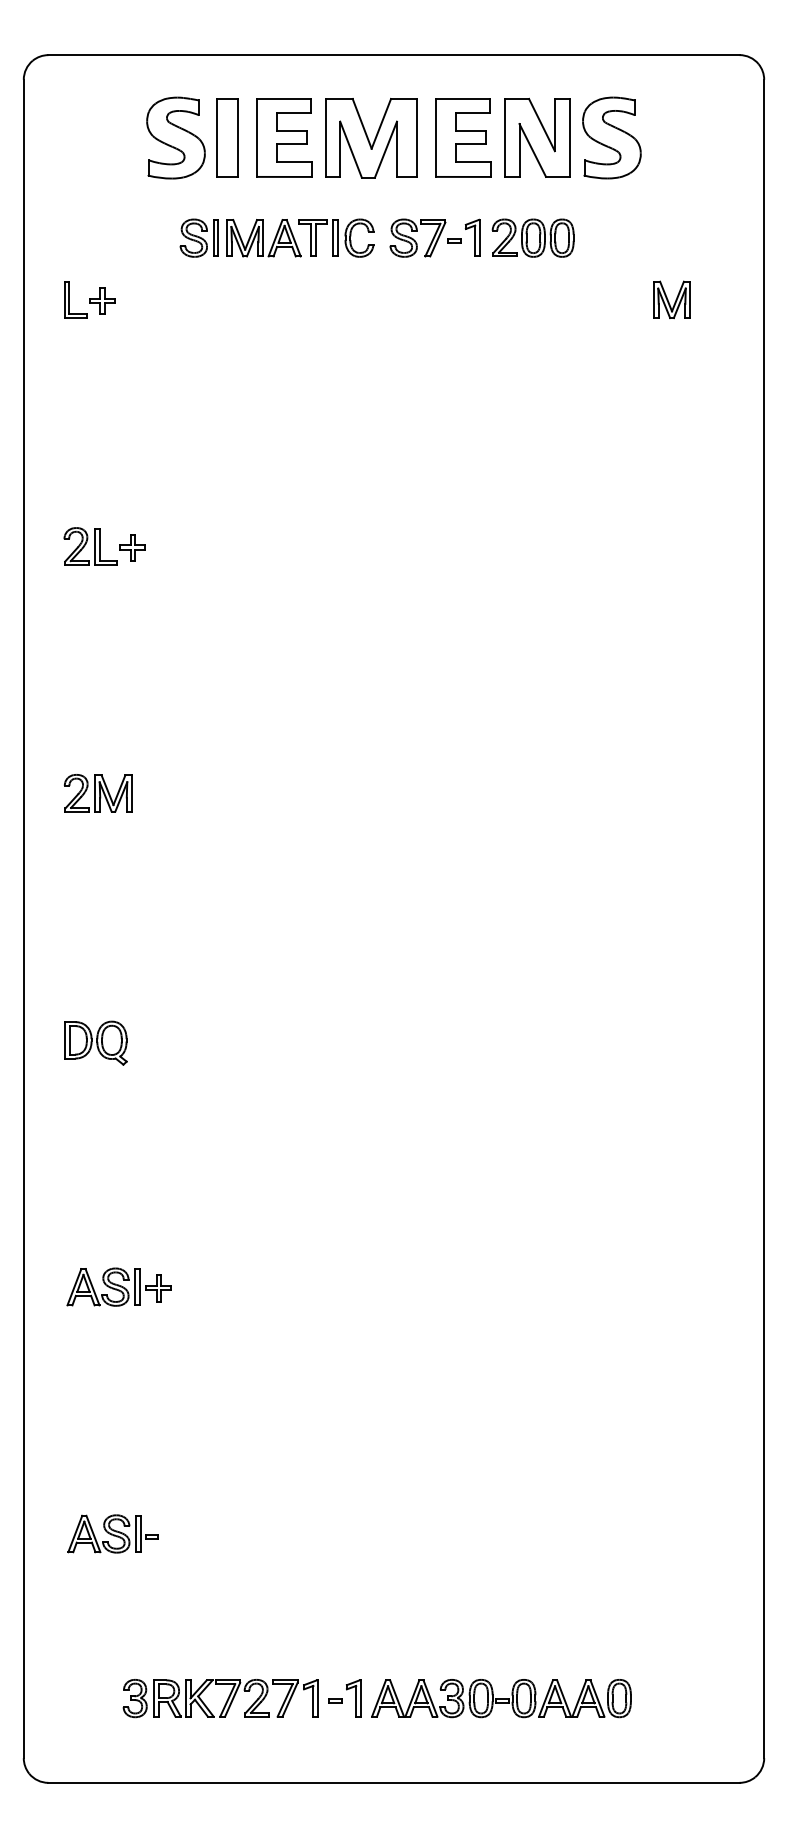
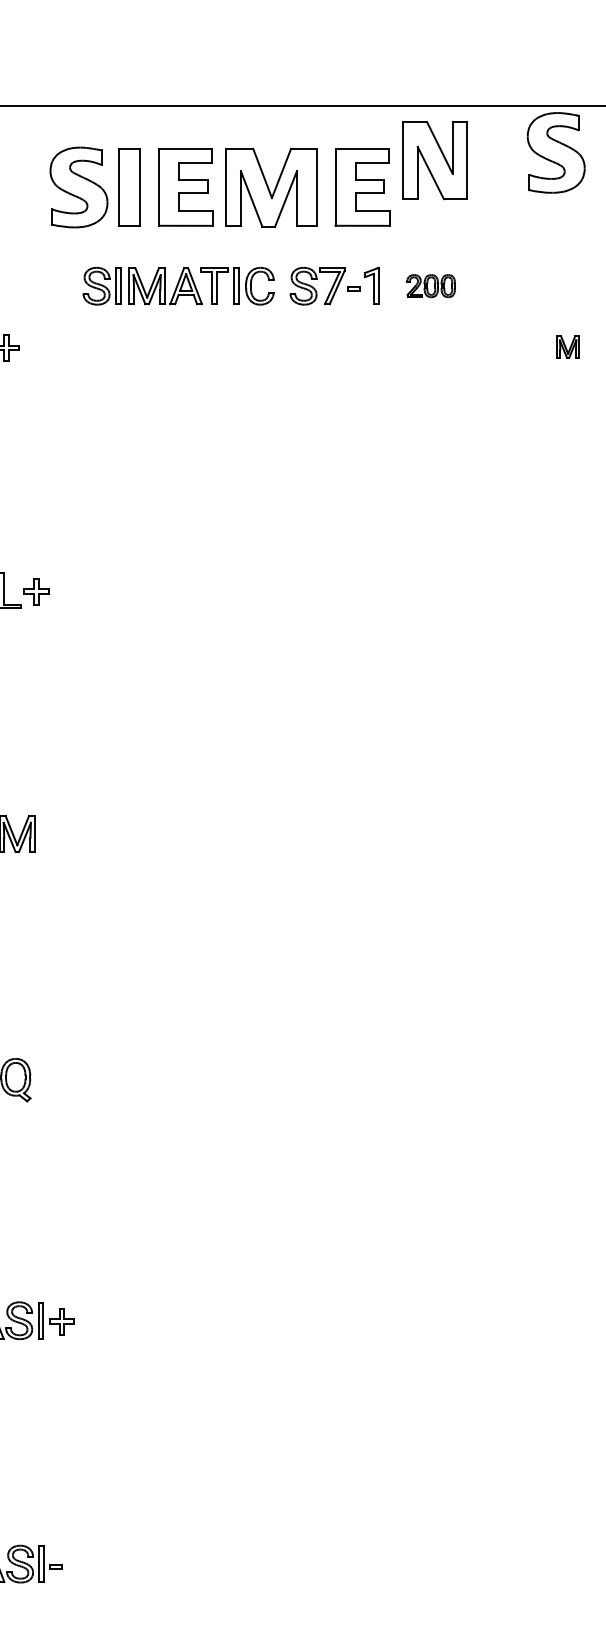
part: (537, 137) -> (435, 160), moved
part: (611, 137) -> (555, 152), moved
part: (532, 237) -> (430, 285), size x0.6
part: (671, 299) -> (567, 346), size x0.6

